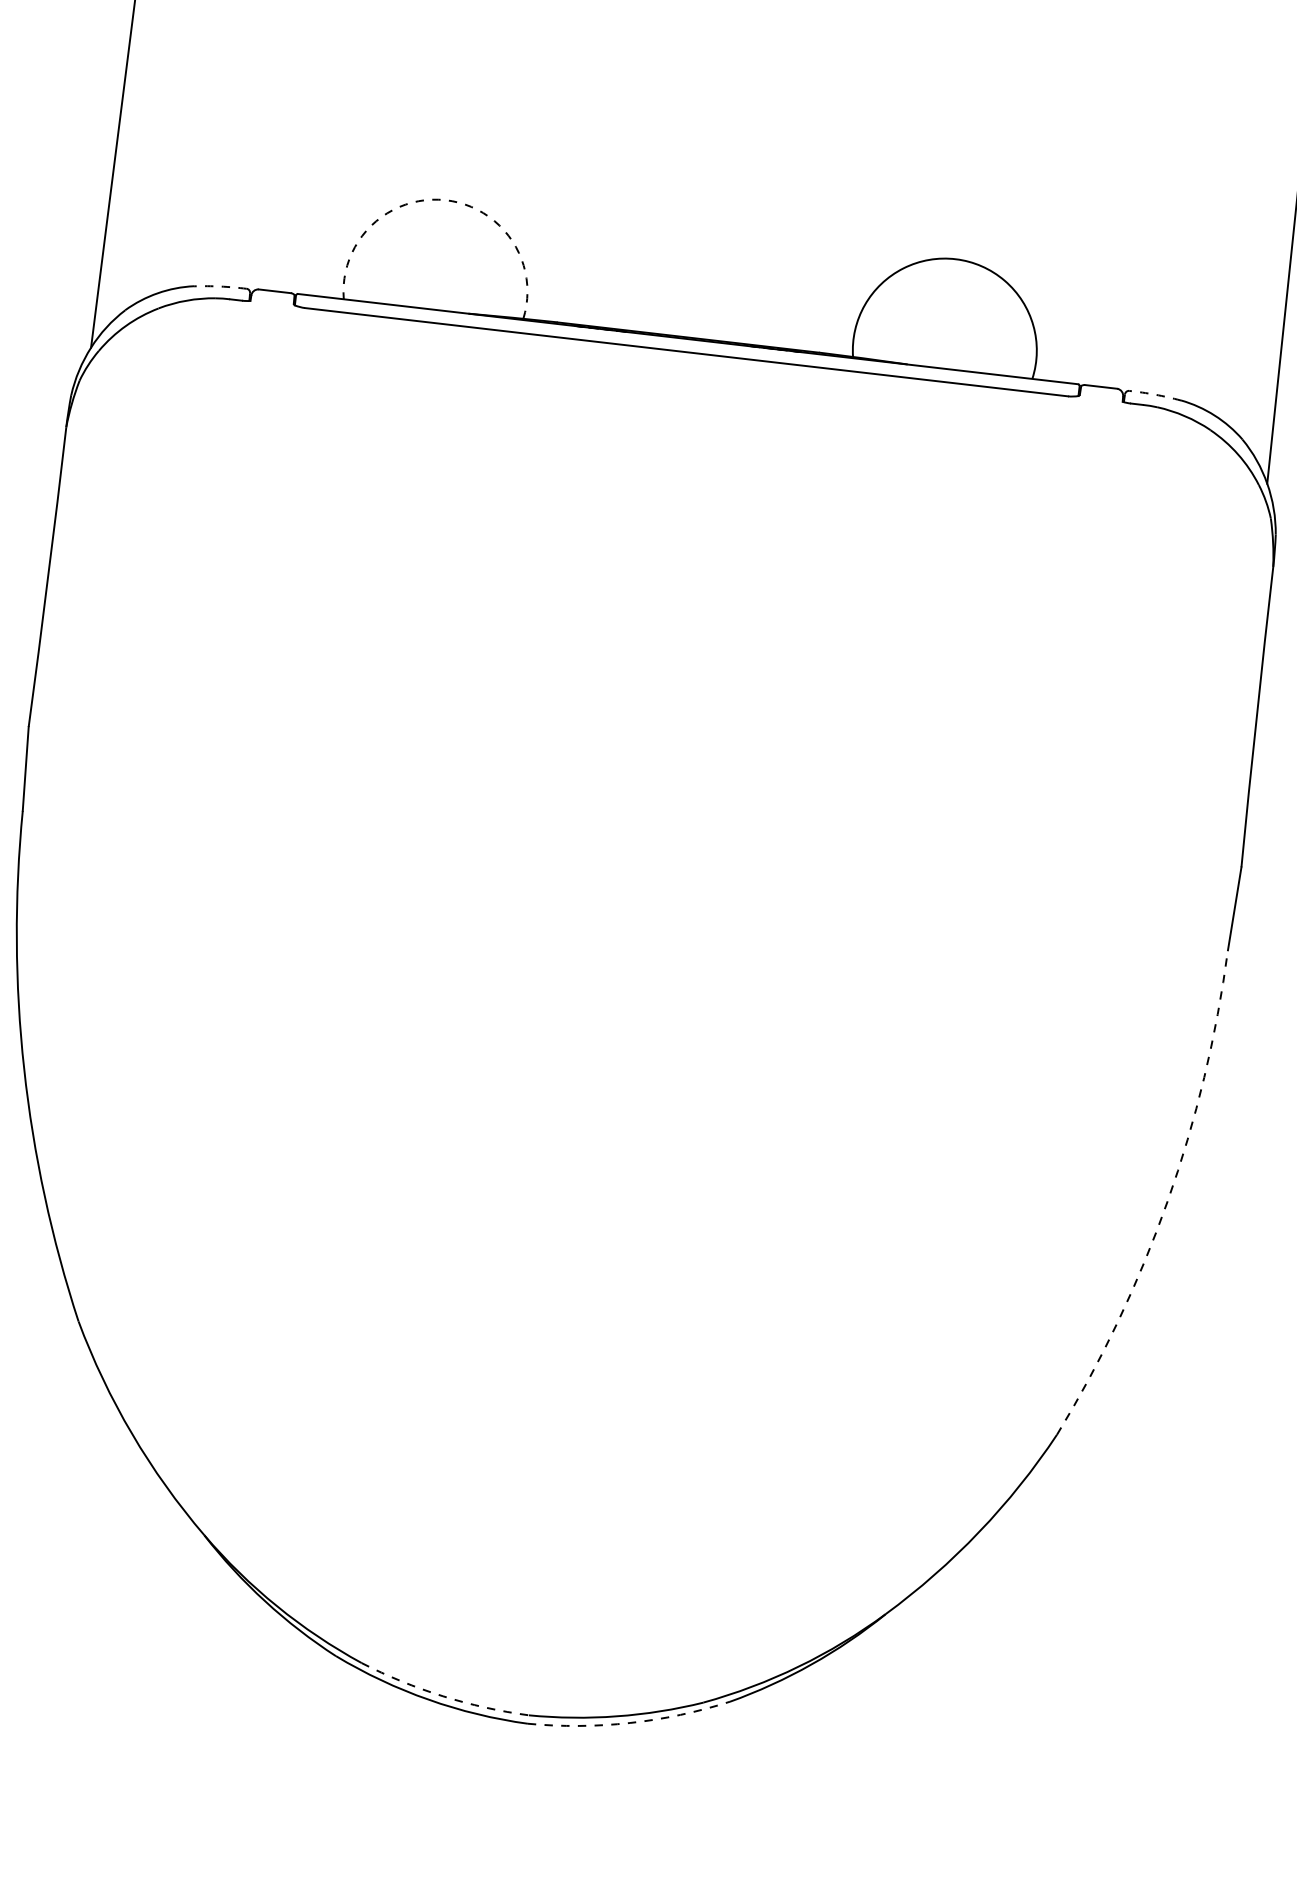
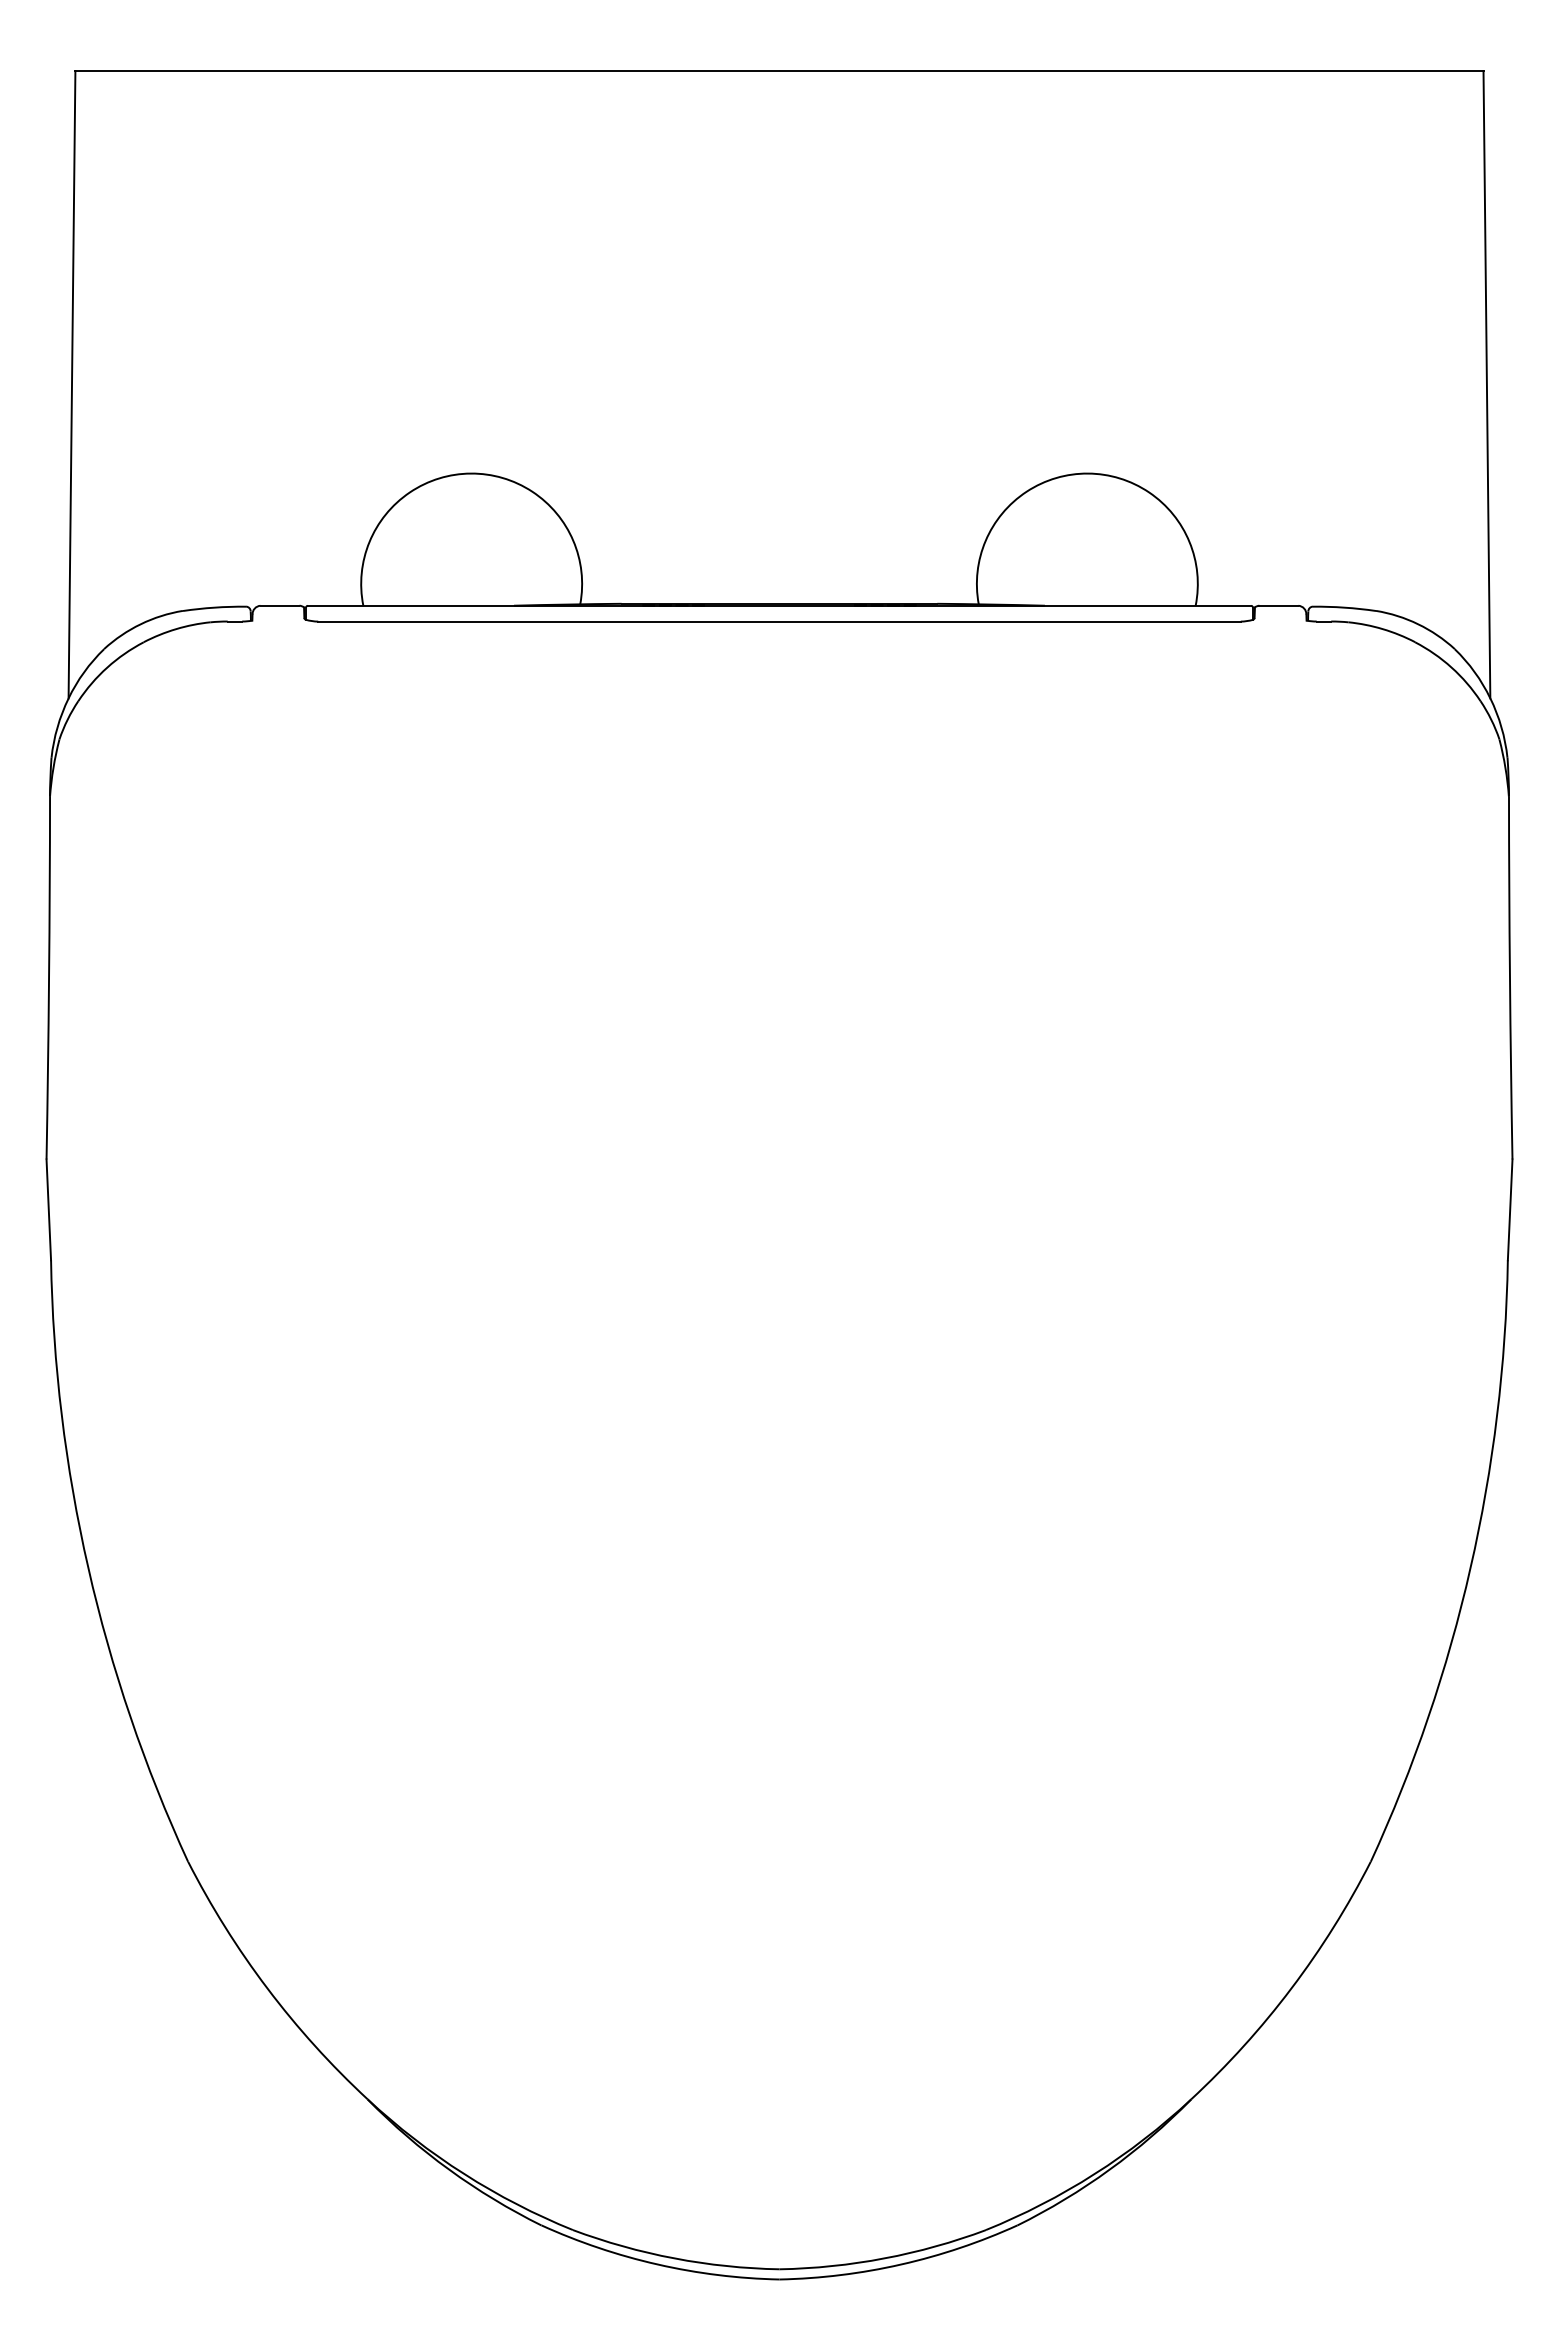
arc: (445, 200) -> (470, 473), dashed -> solid
arc: (220, 286) -> (214, 607), dashed -> solid
arc: (1155, 394) -> (1344, 607), dashed -> solid
arc: (1167, 1201) -> (1470, 1568), dashed -> solid
arc: (443, 1696) -> (674, 2258), dashed -> solid
arc: (630, 1723) -> (901, 2264), dashed -> solid

